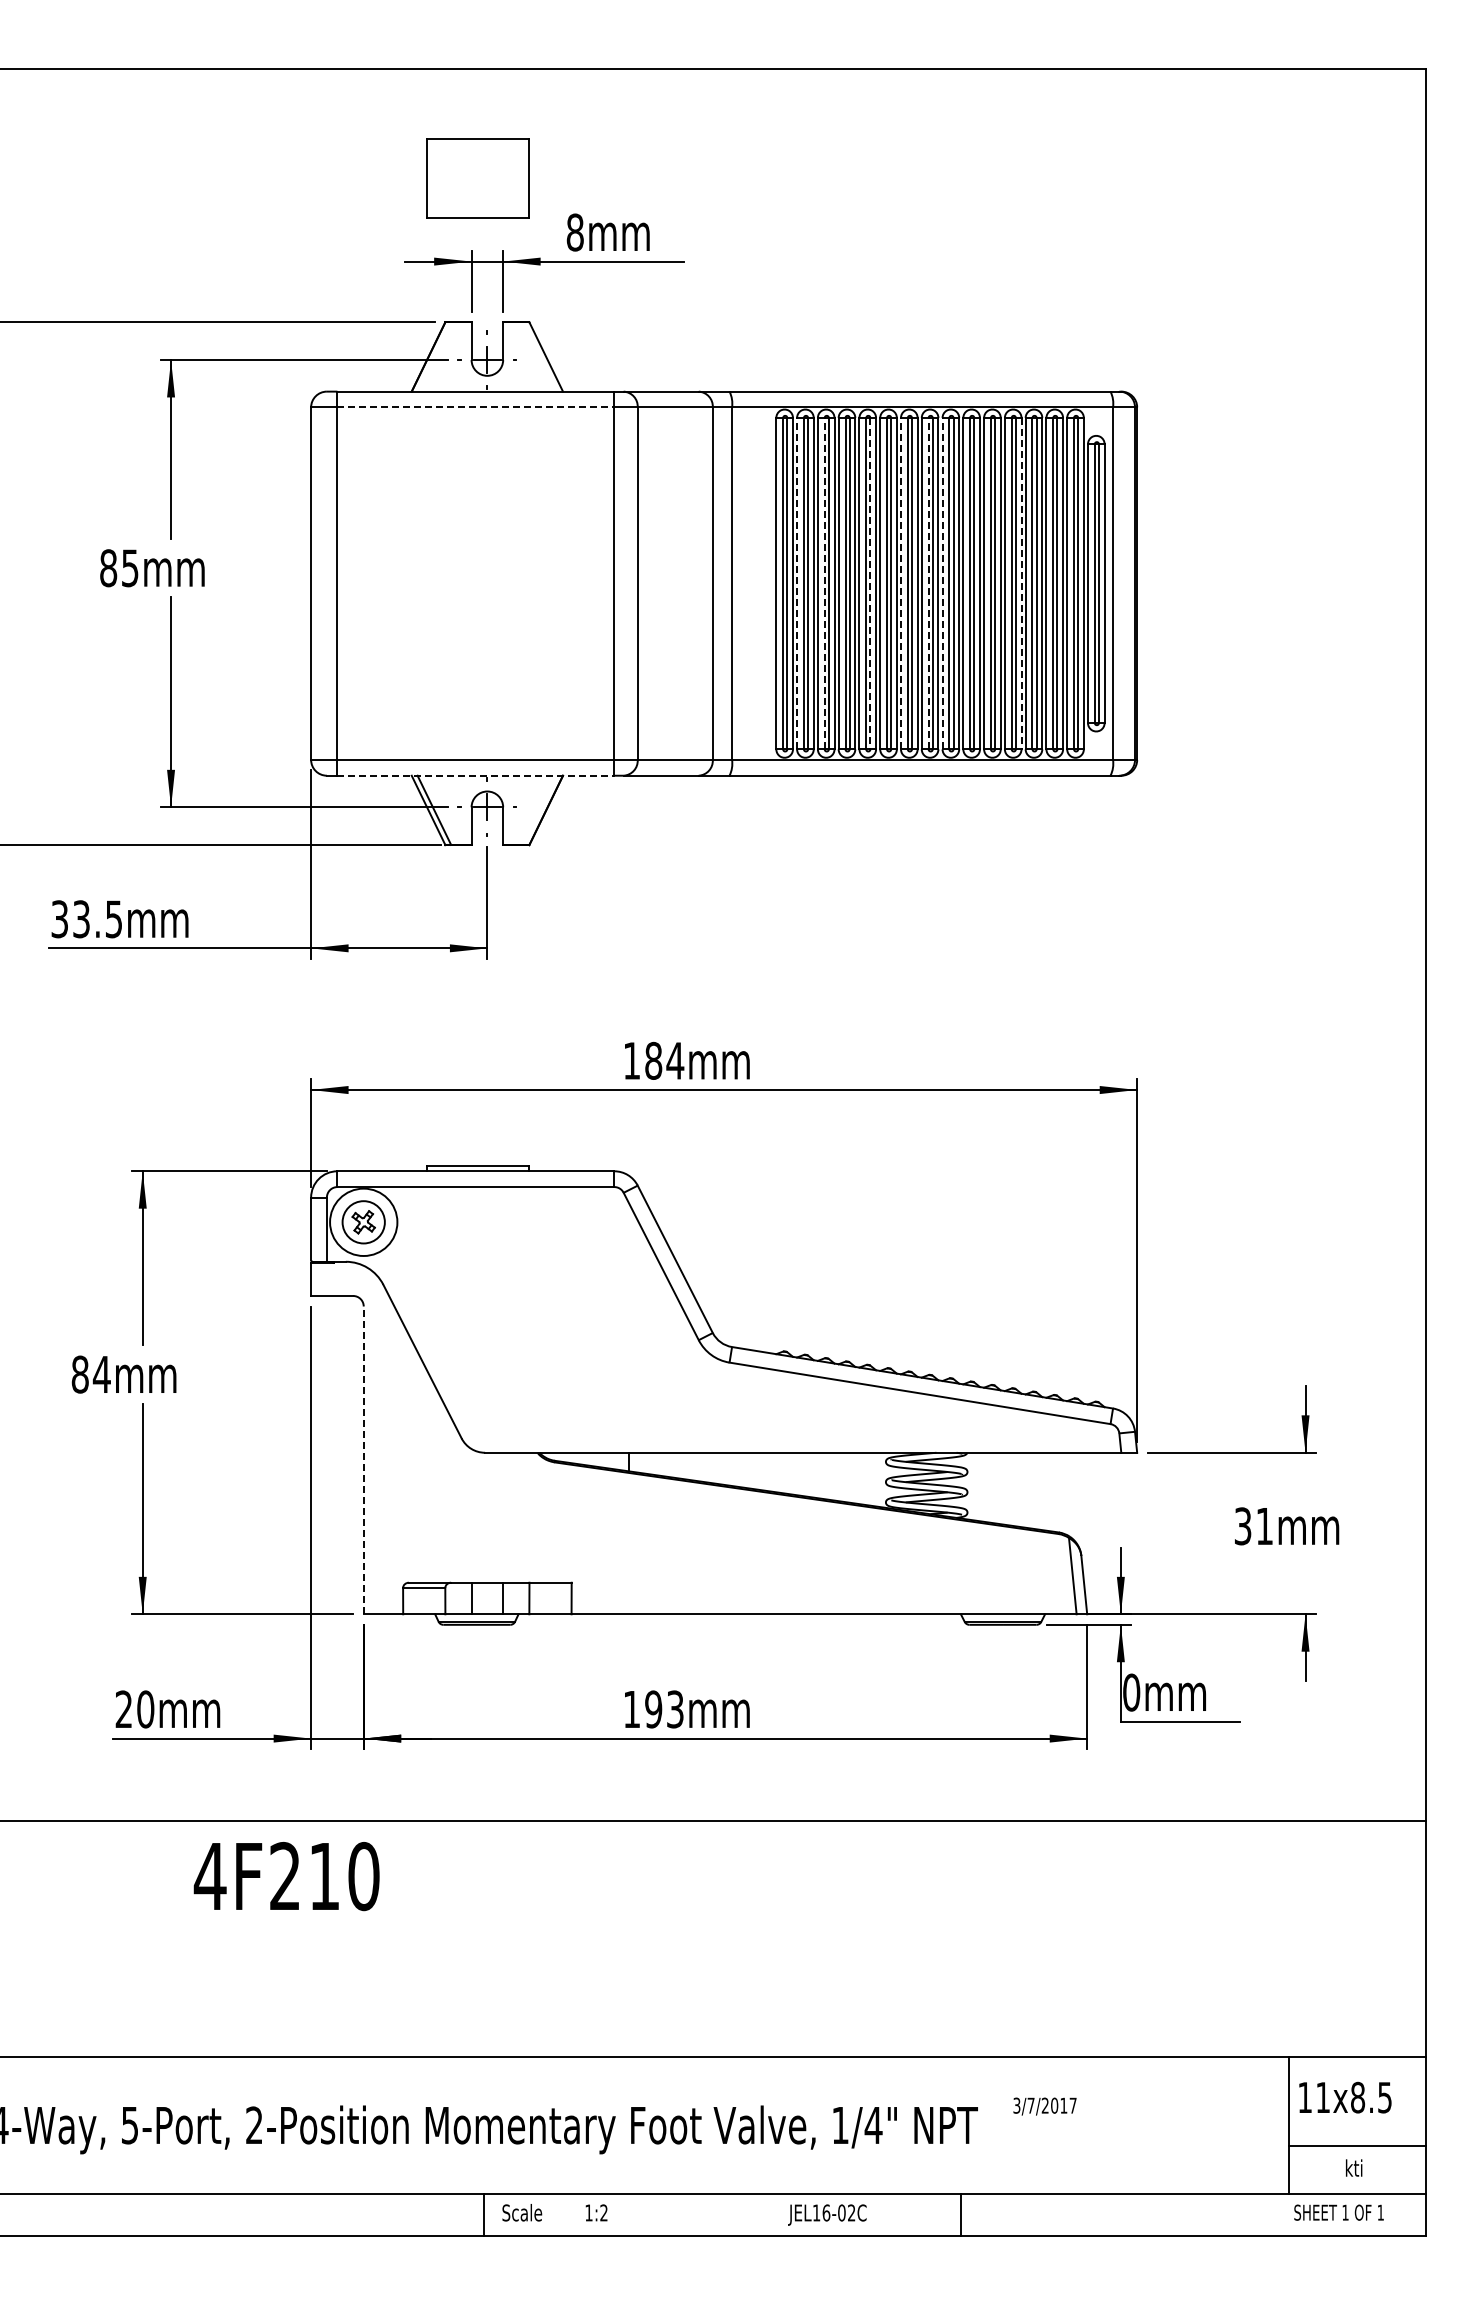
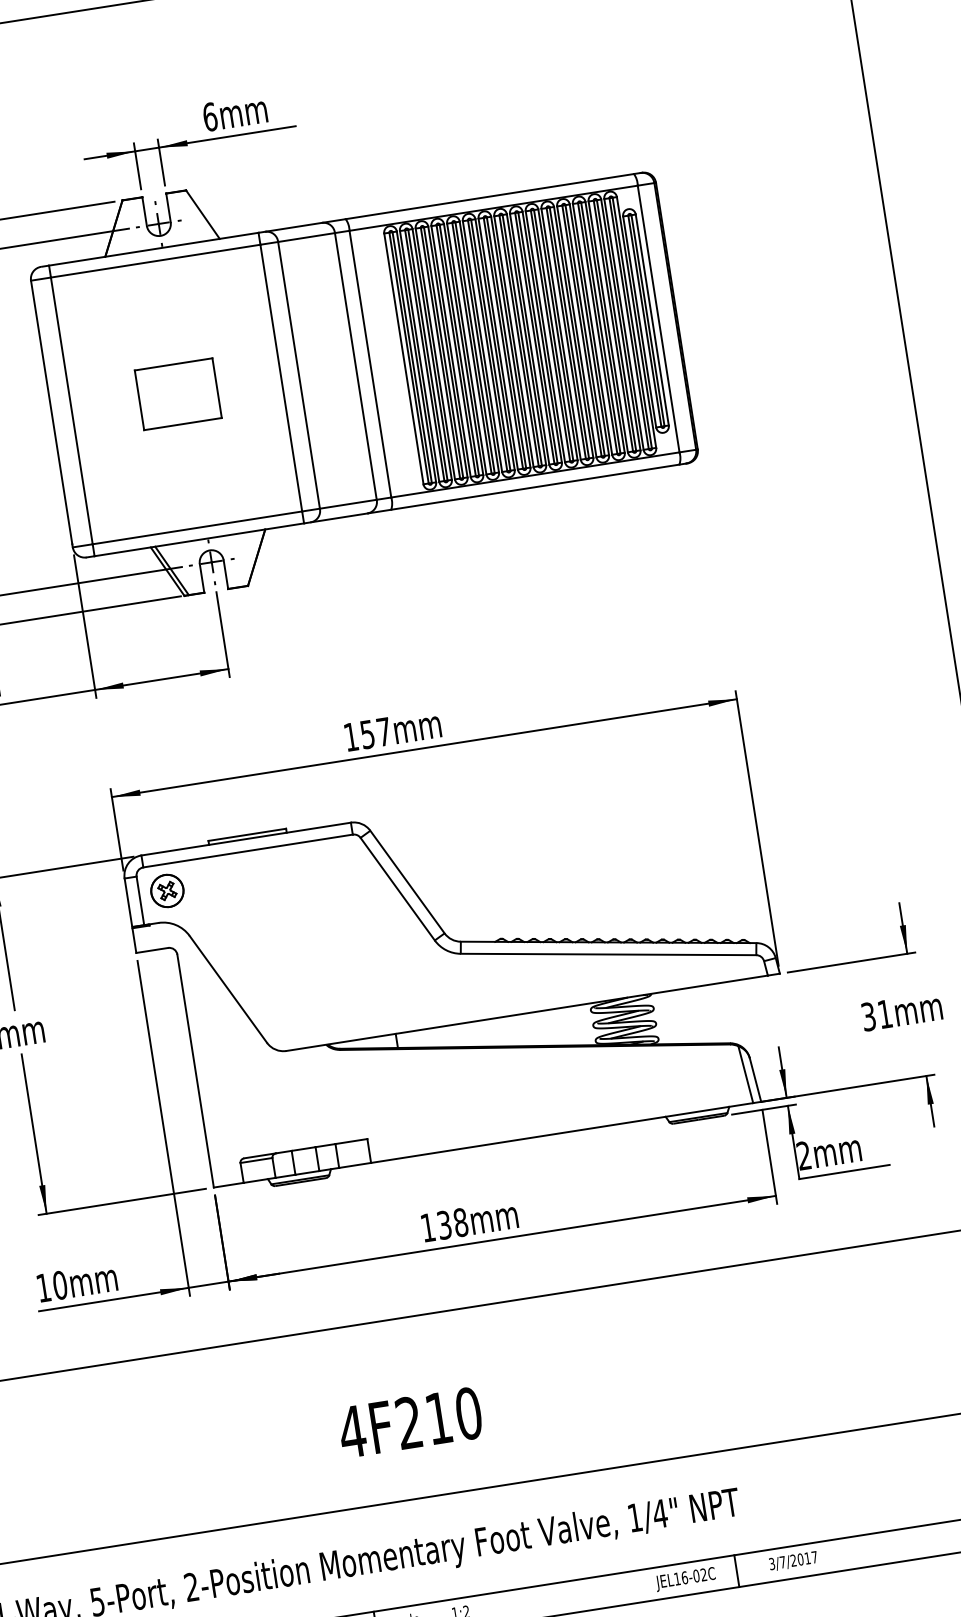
part: (477, 178) -> (177, 394), moved
text: (574, 232) -> (209, 117), 8mm -> 6mm
line: (476, 407) -> (156, 261), dashed -> solid
line: (797, 583) -> (419, 356), dashed -> solid
line: (824, 583) -> (440, 353), dashed -> solid
line: (870, 583) -> (475, 347), dashed -> solid
line: (901, 583) -> (498, 343), dashed -> solid
line: (928, 583) -> (519, 340), dashed -> solid
line: (942, 583) -> (529, 339), dashed -> solid
line: (1021, 583) -> (589, 329), dashed -> solid
line: (476, 775) -> (199, 539), dashed -> solid
text: (664, 1060) -> (375, 732), 184mm -> 157mm
circle: (363, 1222) -> (167, 891), size x0.62
line: (363, 1460) -> (195, 1071), dashed -> solid
text: (1131, 1692) -> (803, 1155), 0mm -> 2mm
text: (123, 1708) -> (43, 1287), 20mm -> 10mm
text: (664, 1709) -> (452, 1223), 193mm -> 138mm
text: (286, 1876) -> (410, 1422), moved
text: (1044, 2106) -> (793, 1561), moved
text: (827, 2214) -> (685, 1578), moved

